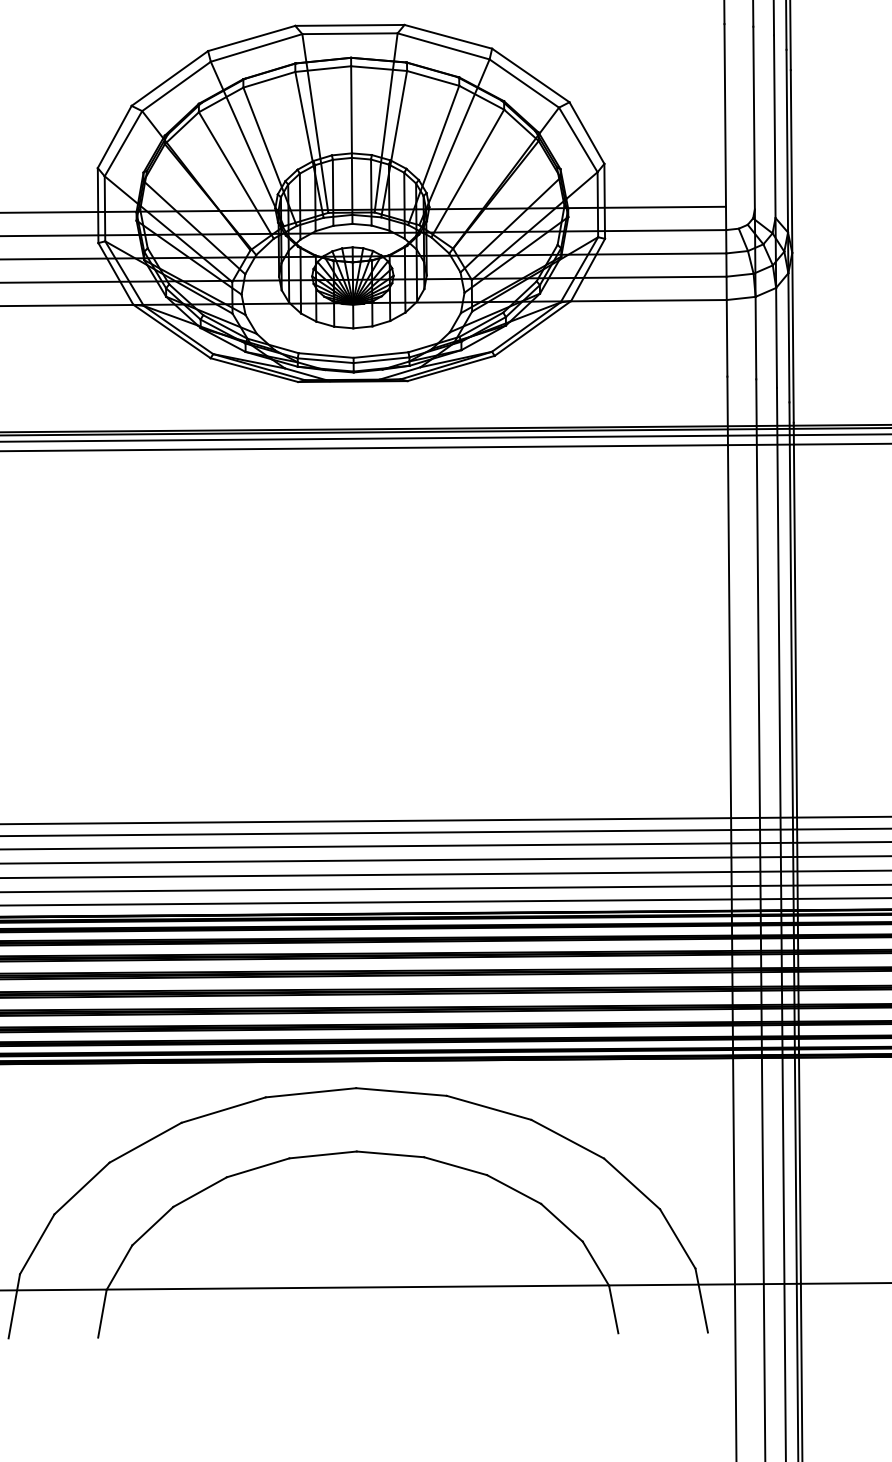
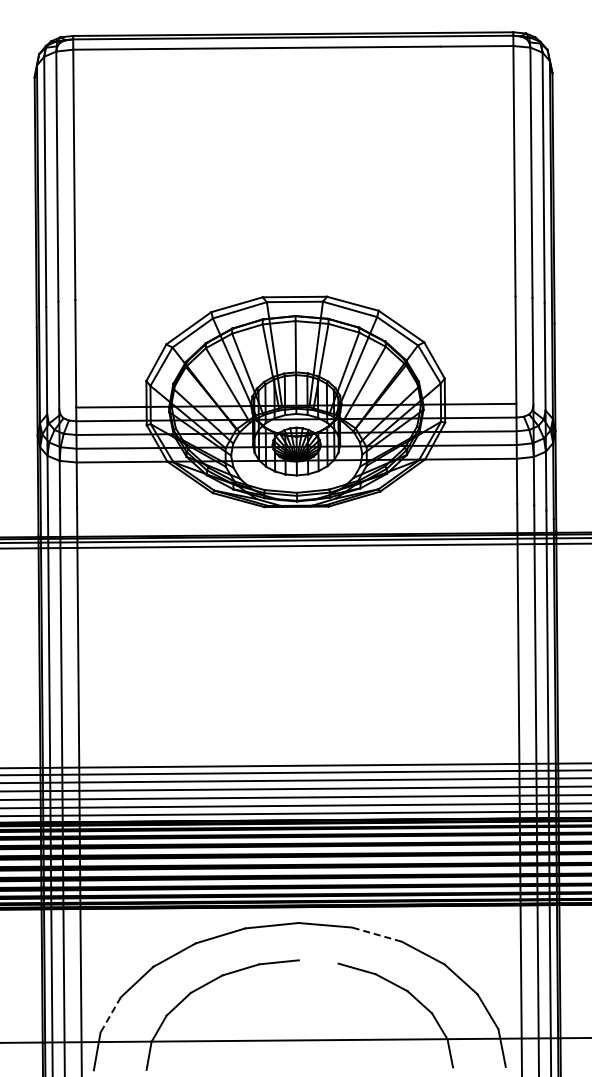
line: (488, 1107) -> (376, 934), solid -> dashed
line: (390, 1153) -> (318, 961), removed
line: (36, 1245) -> (110, 1015), solid -> dashed

